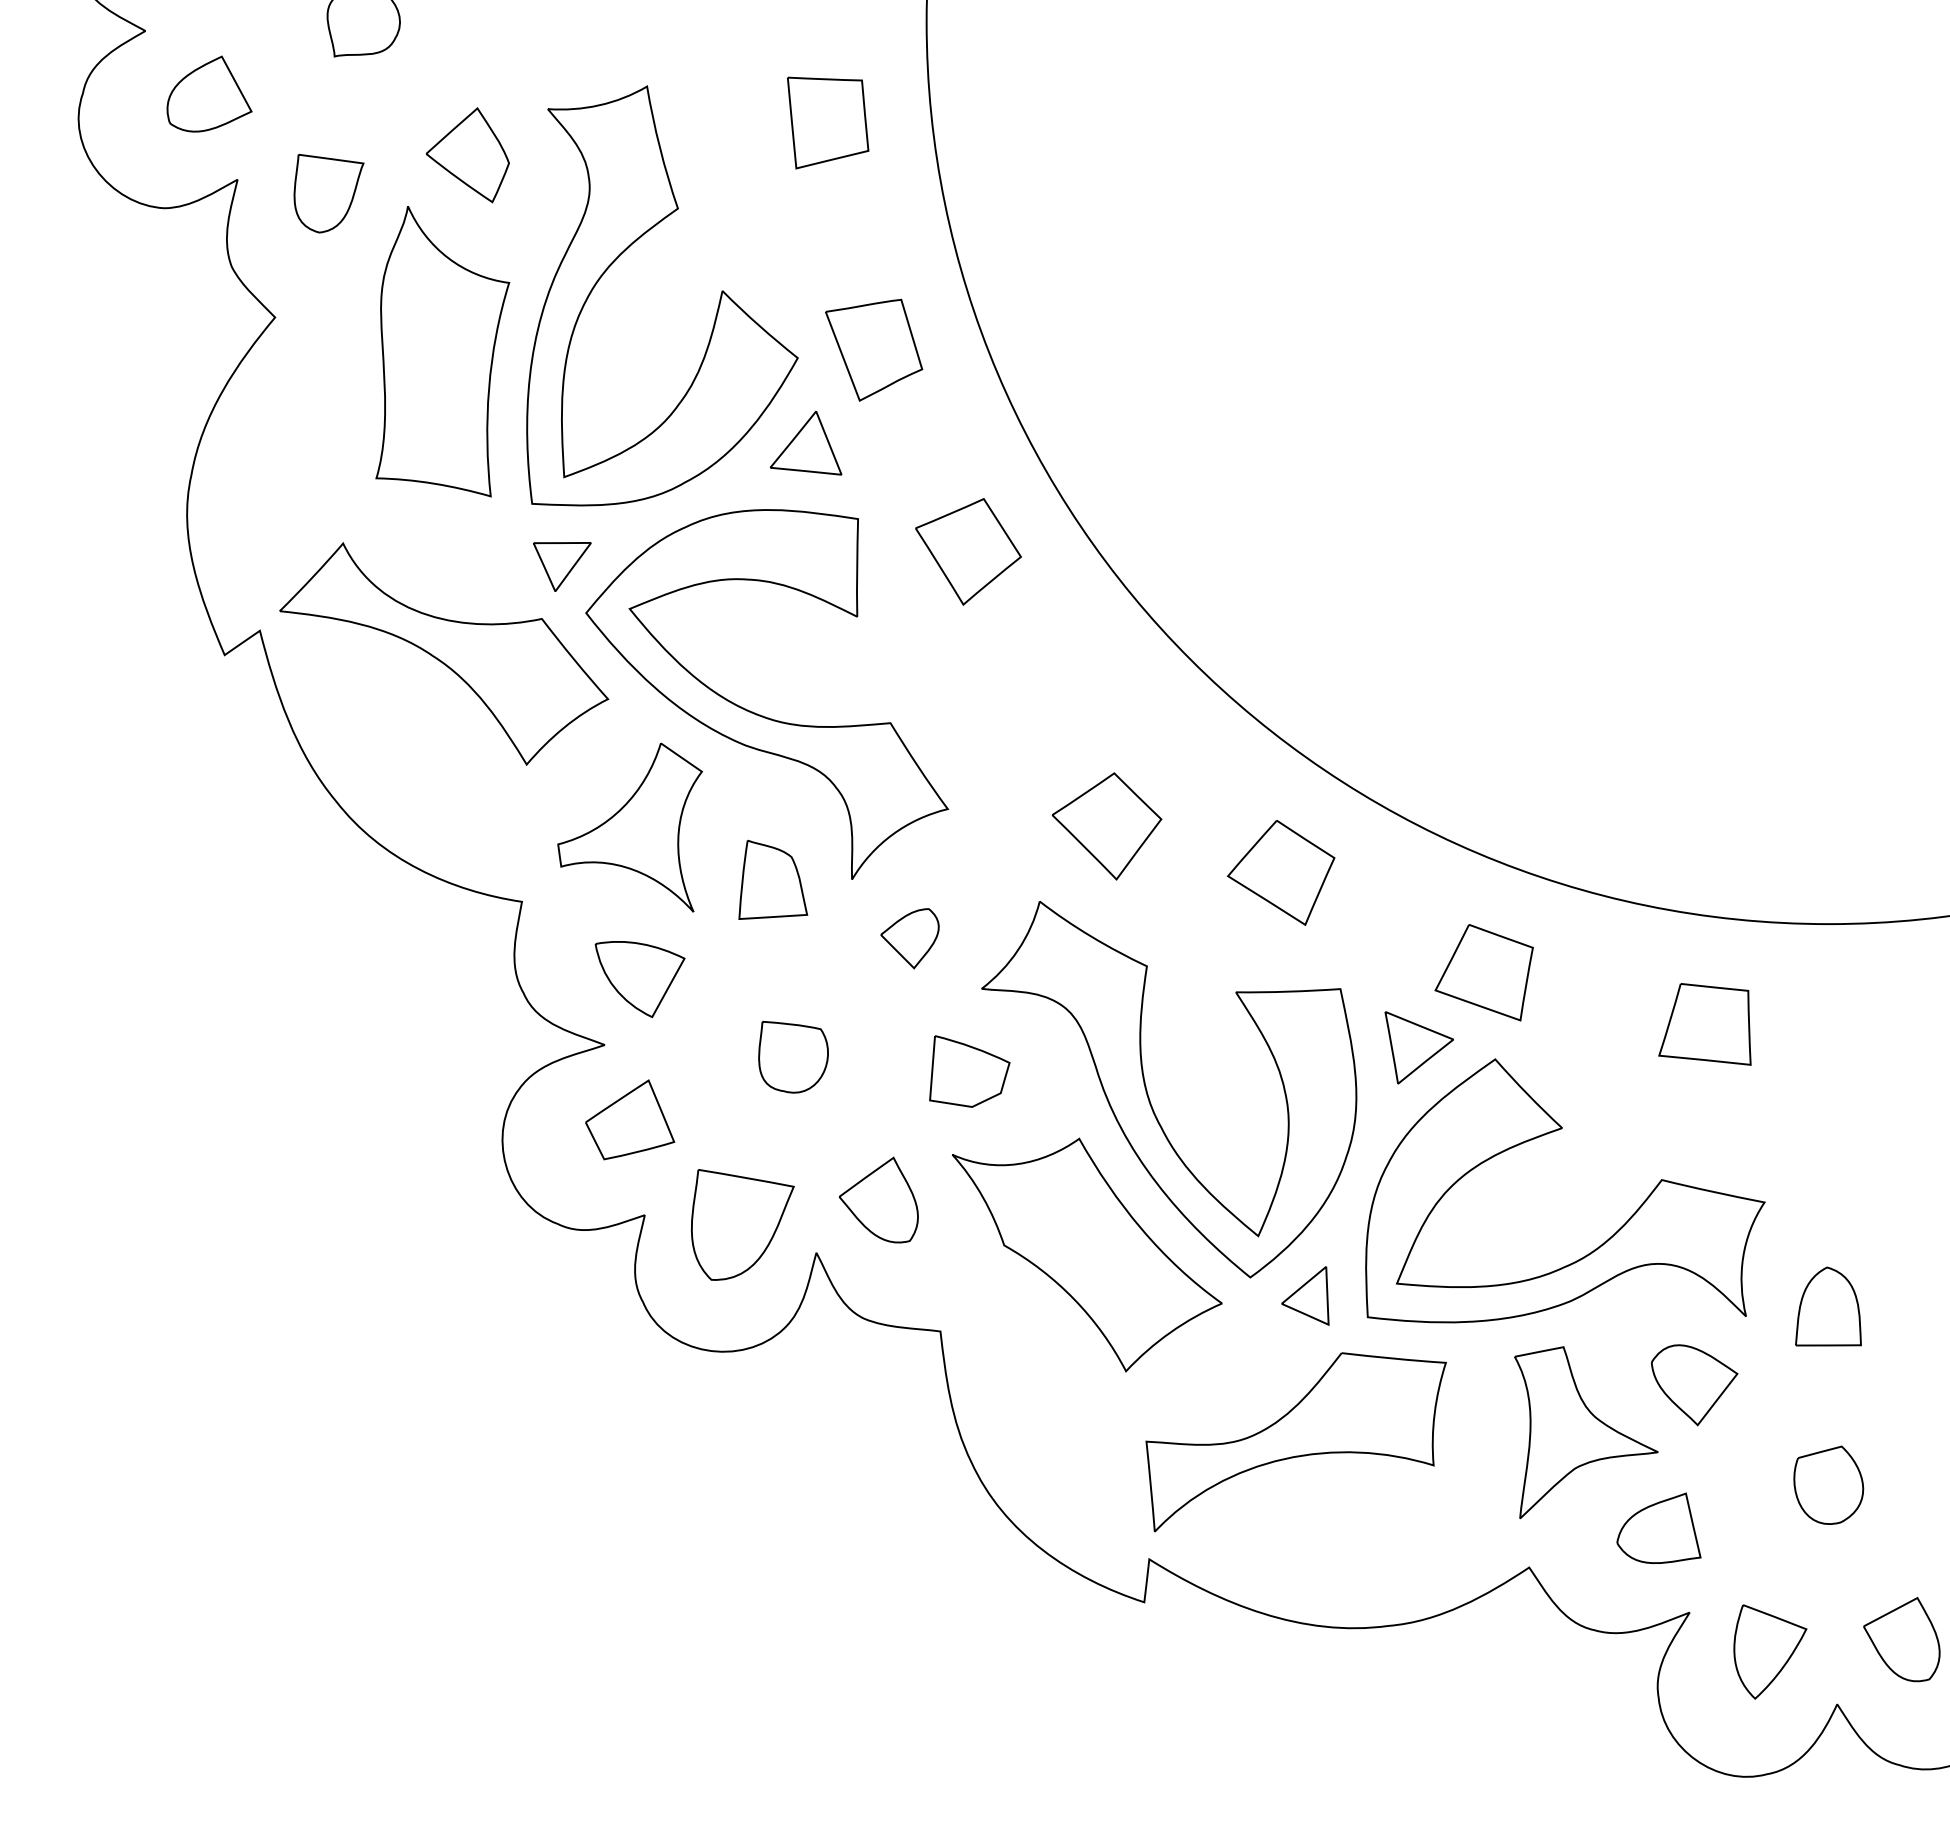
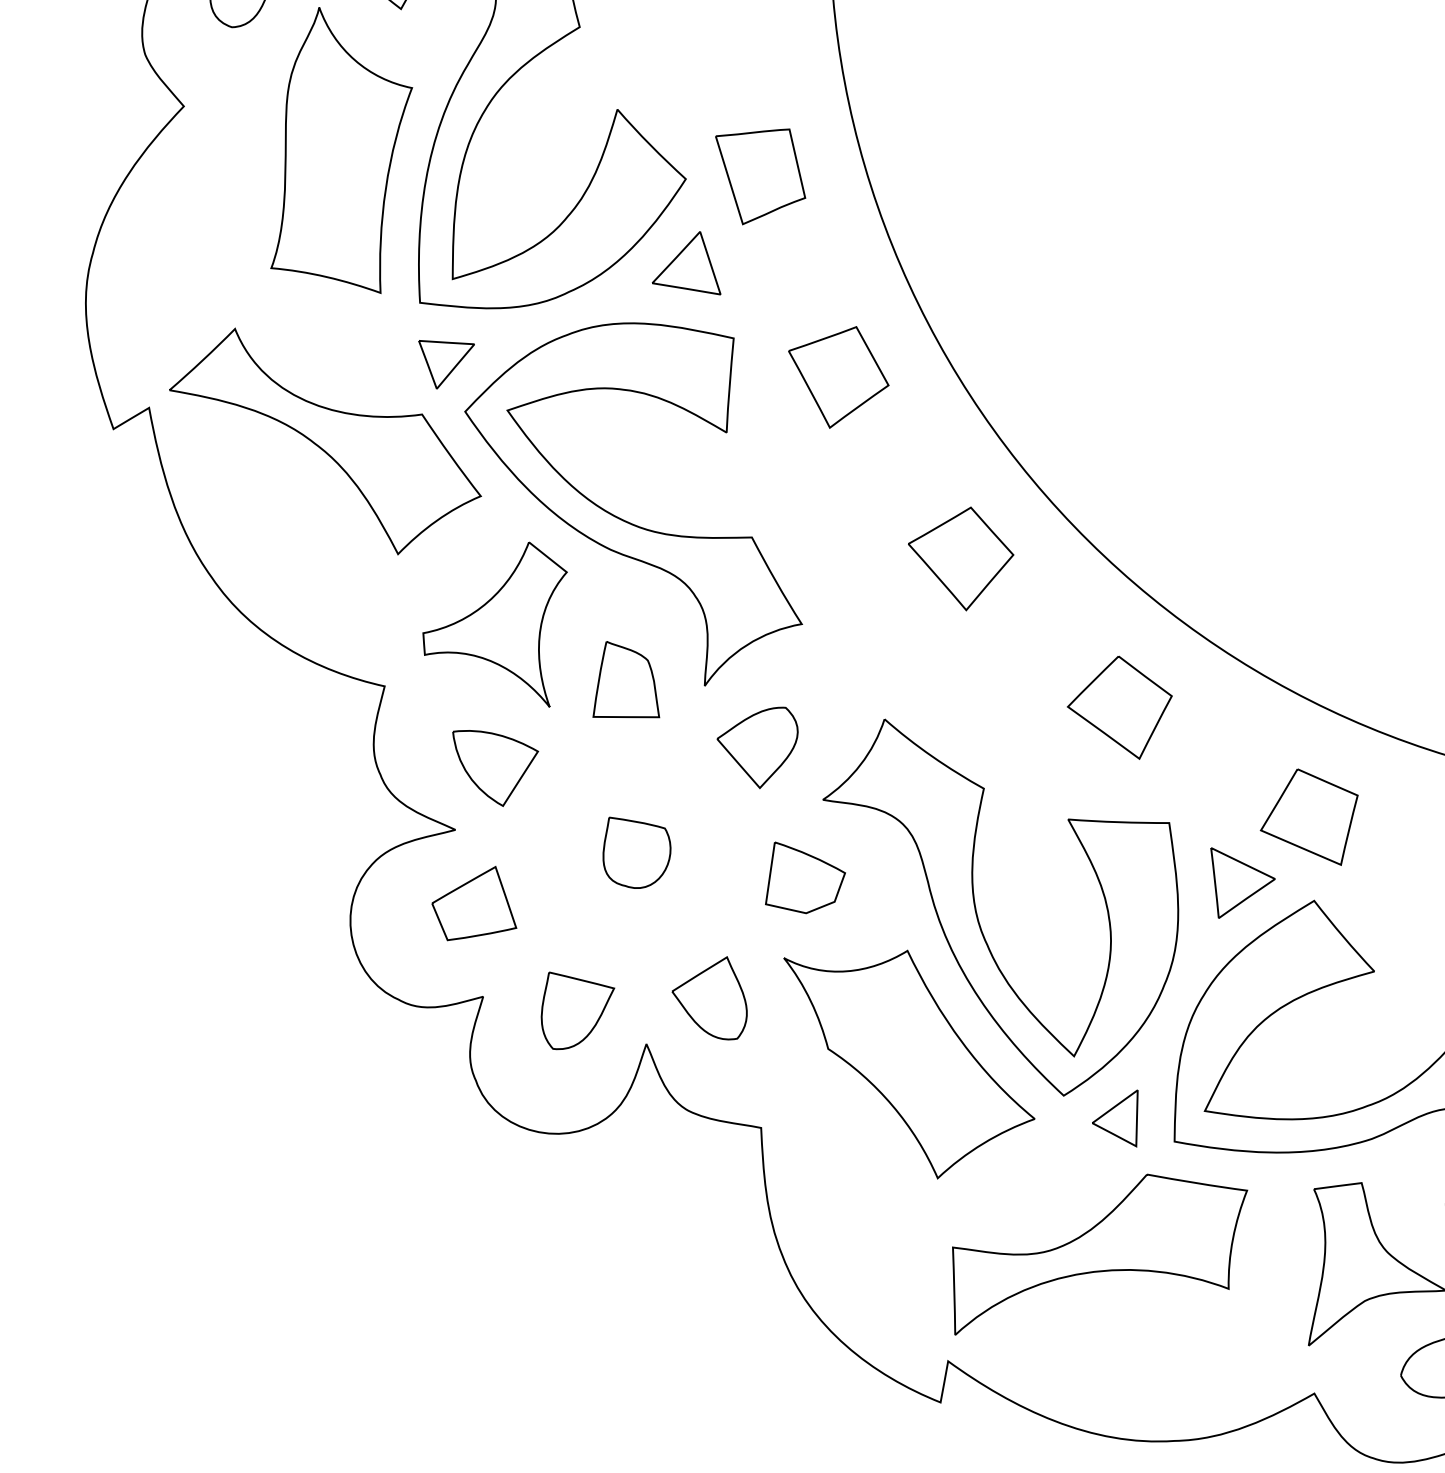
part: (1107, 826) -> (960, 558), moved
part: (909, 938) -> (756, 746), size x1.43
part: (742, 1224) -> (576, 1011), size x0.71

